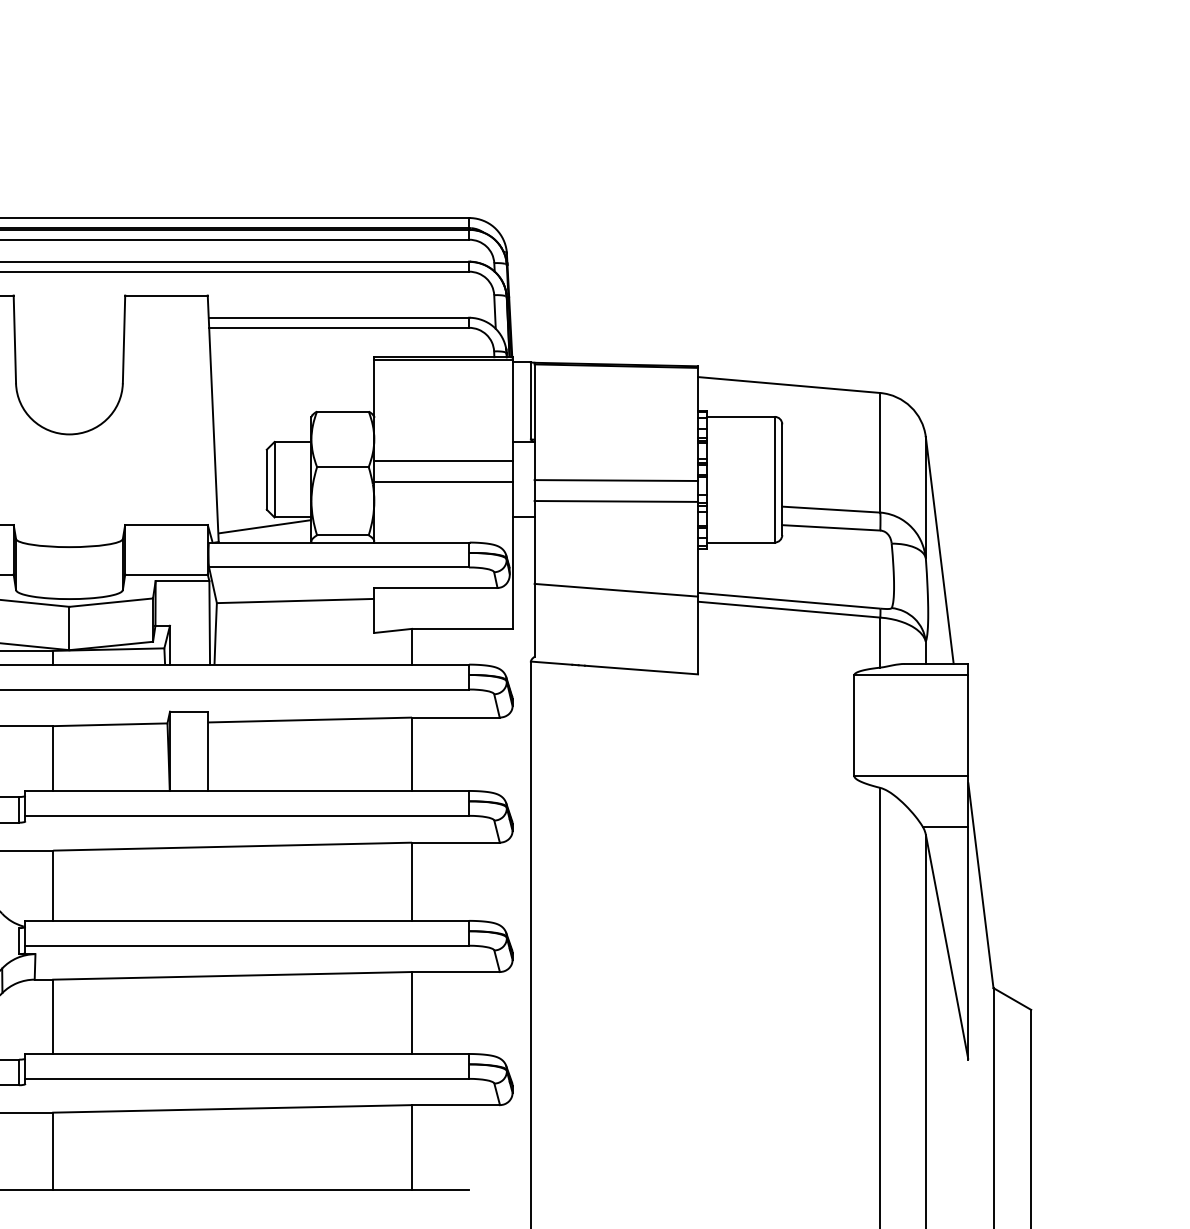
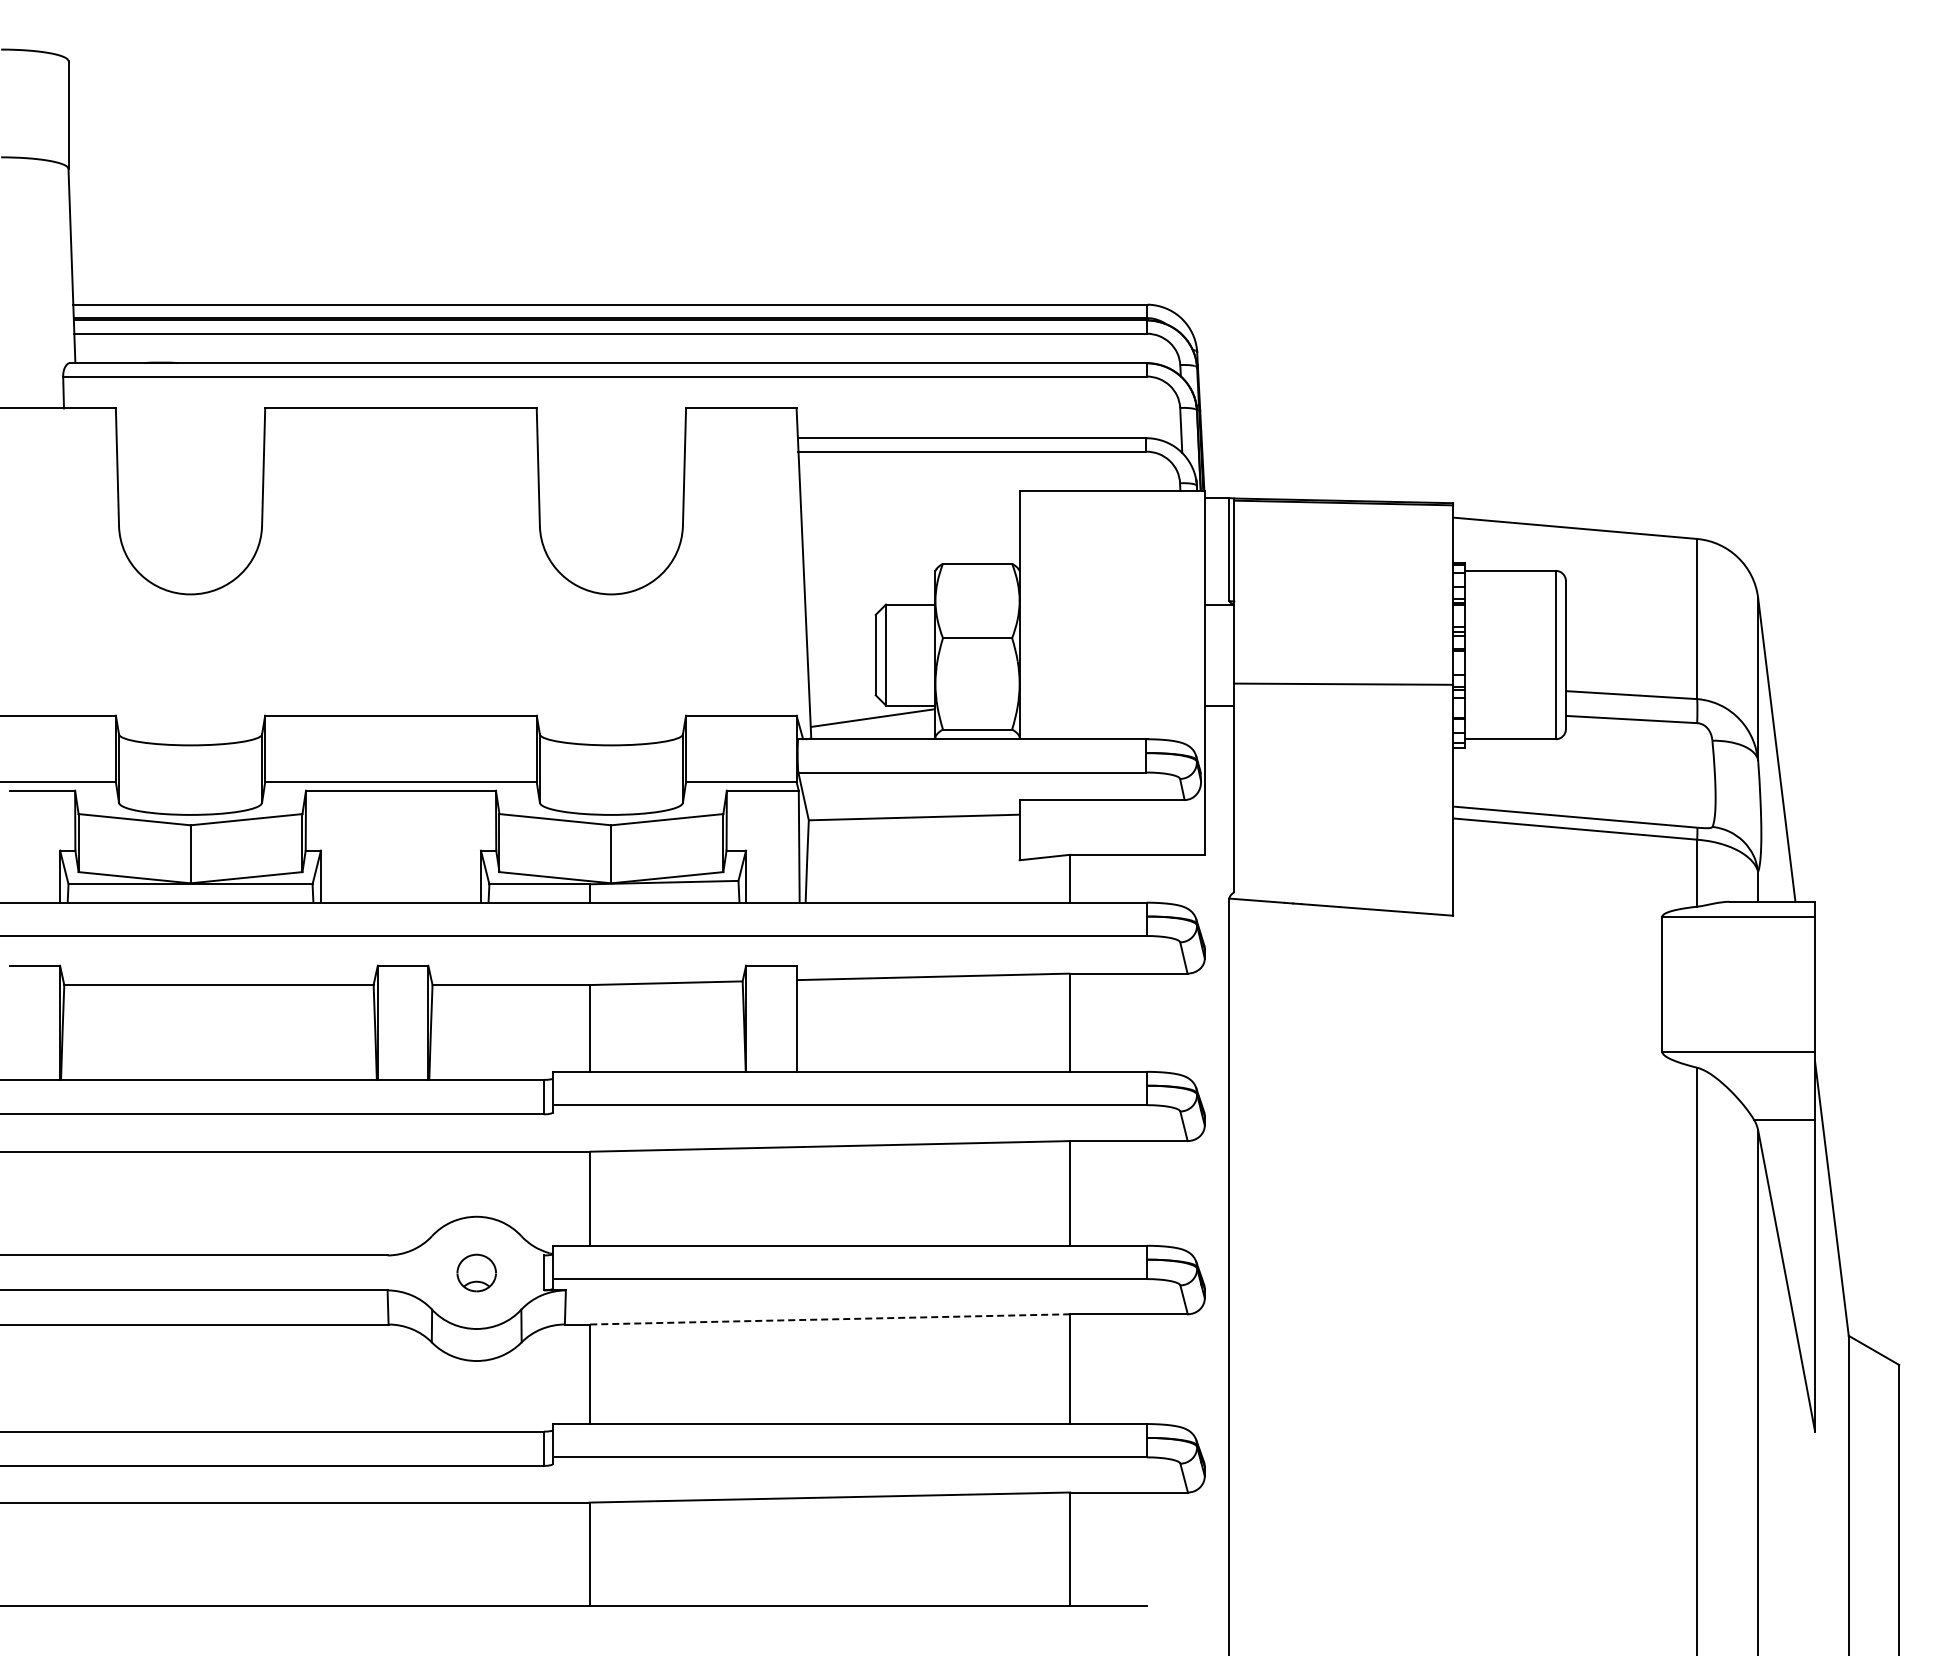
line: (442, 359) -> (1111, 494), removed
line: (442, 461) -> (1111, 630), removed
line: (616, 480) -> (1343, 655), removed
line: (442, 482) -> (1111, 658), removed
line: (616, 589) -> (1343, 802), removed
line: (232, 975) -> (829, 1319), solid -> dashed

